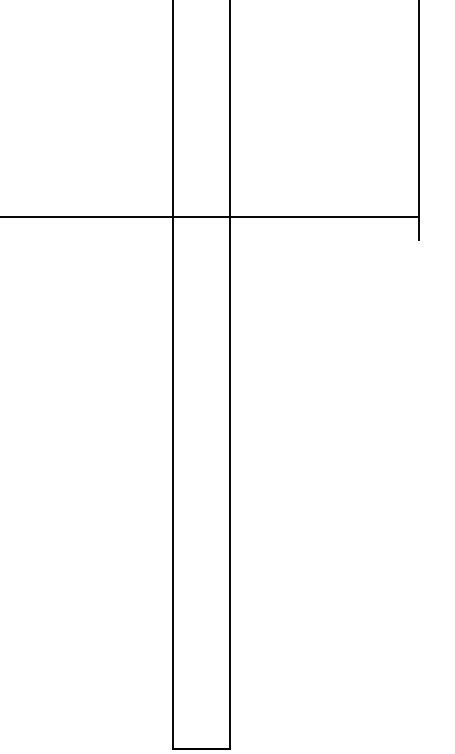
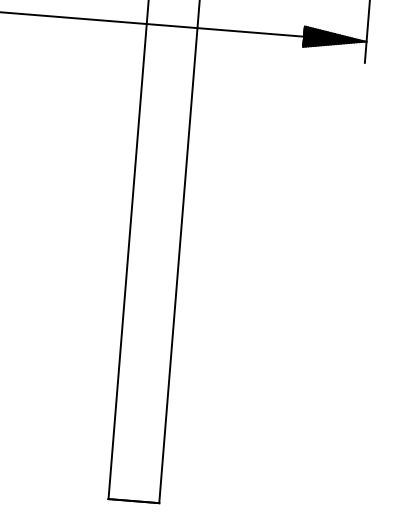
hatch: (383, 216) -> (334, 38), added

